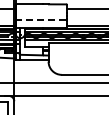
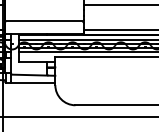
line: (41, 19) -> (44, 20), dashed -> solid

